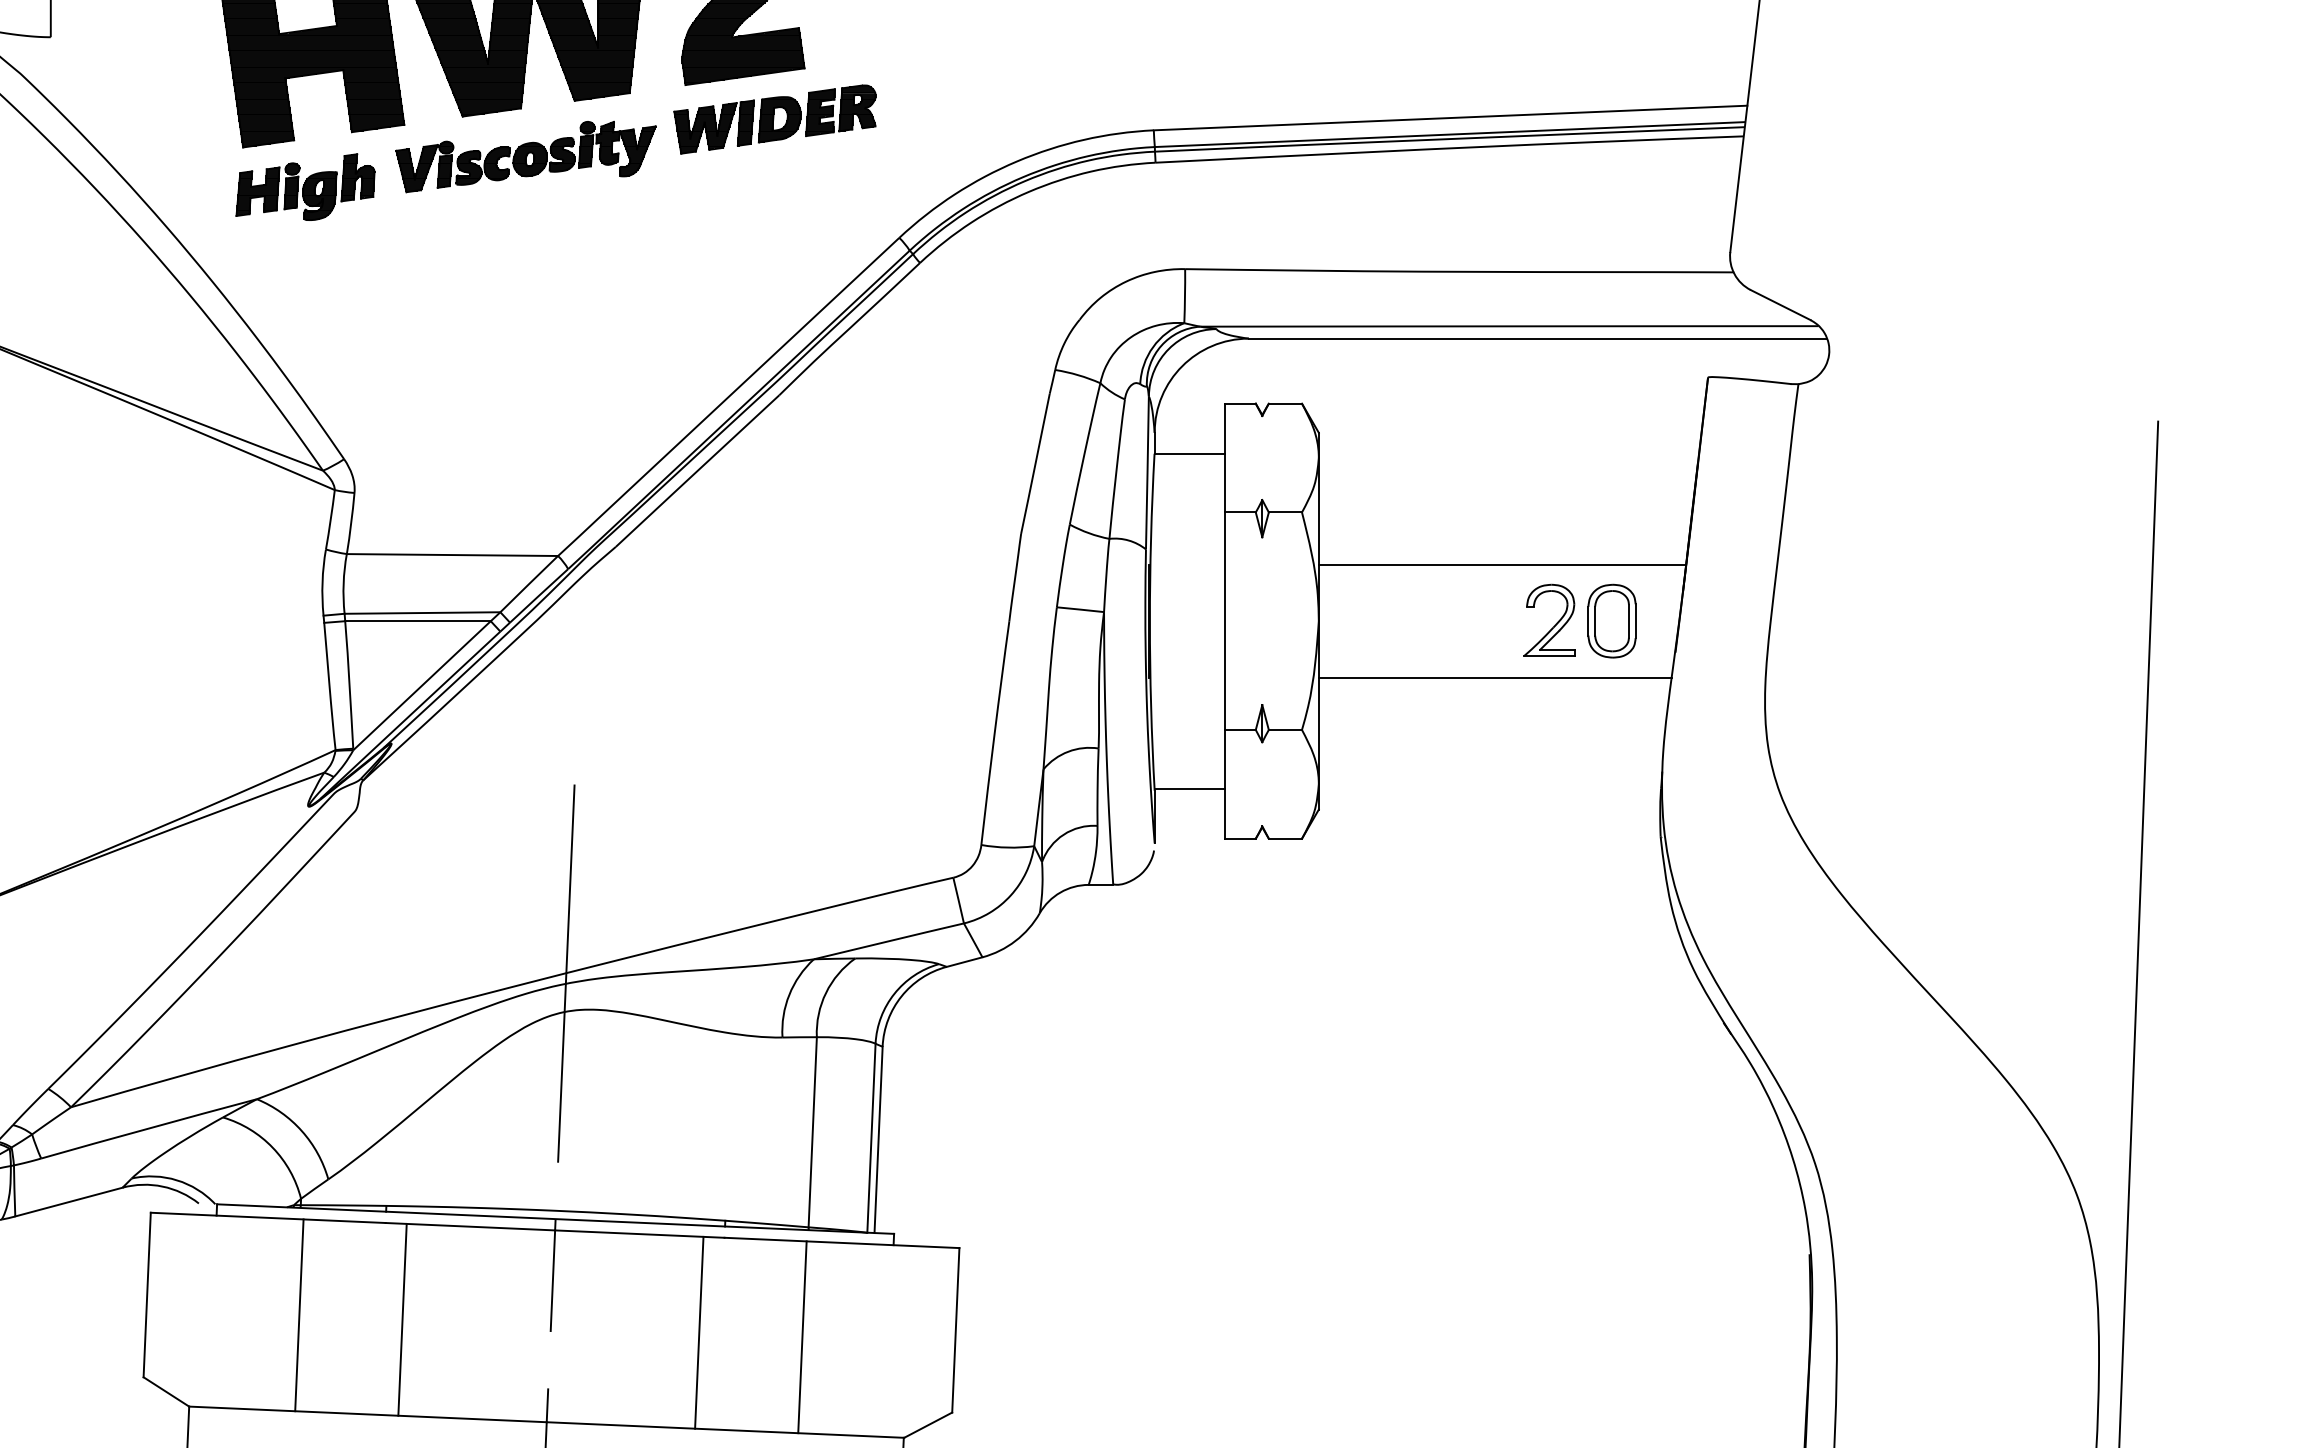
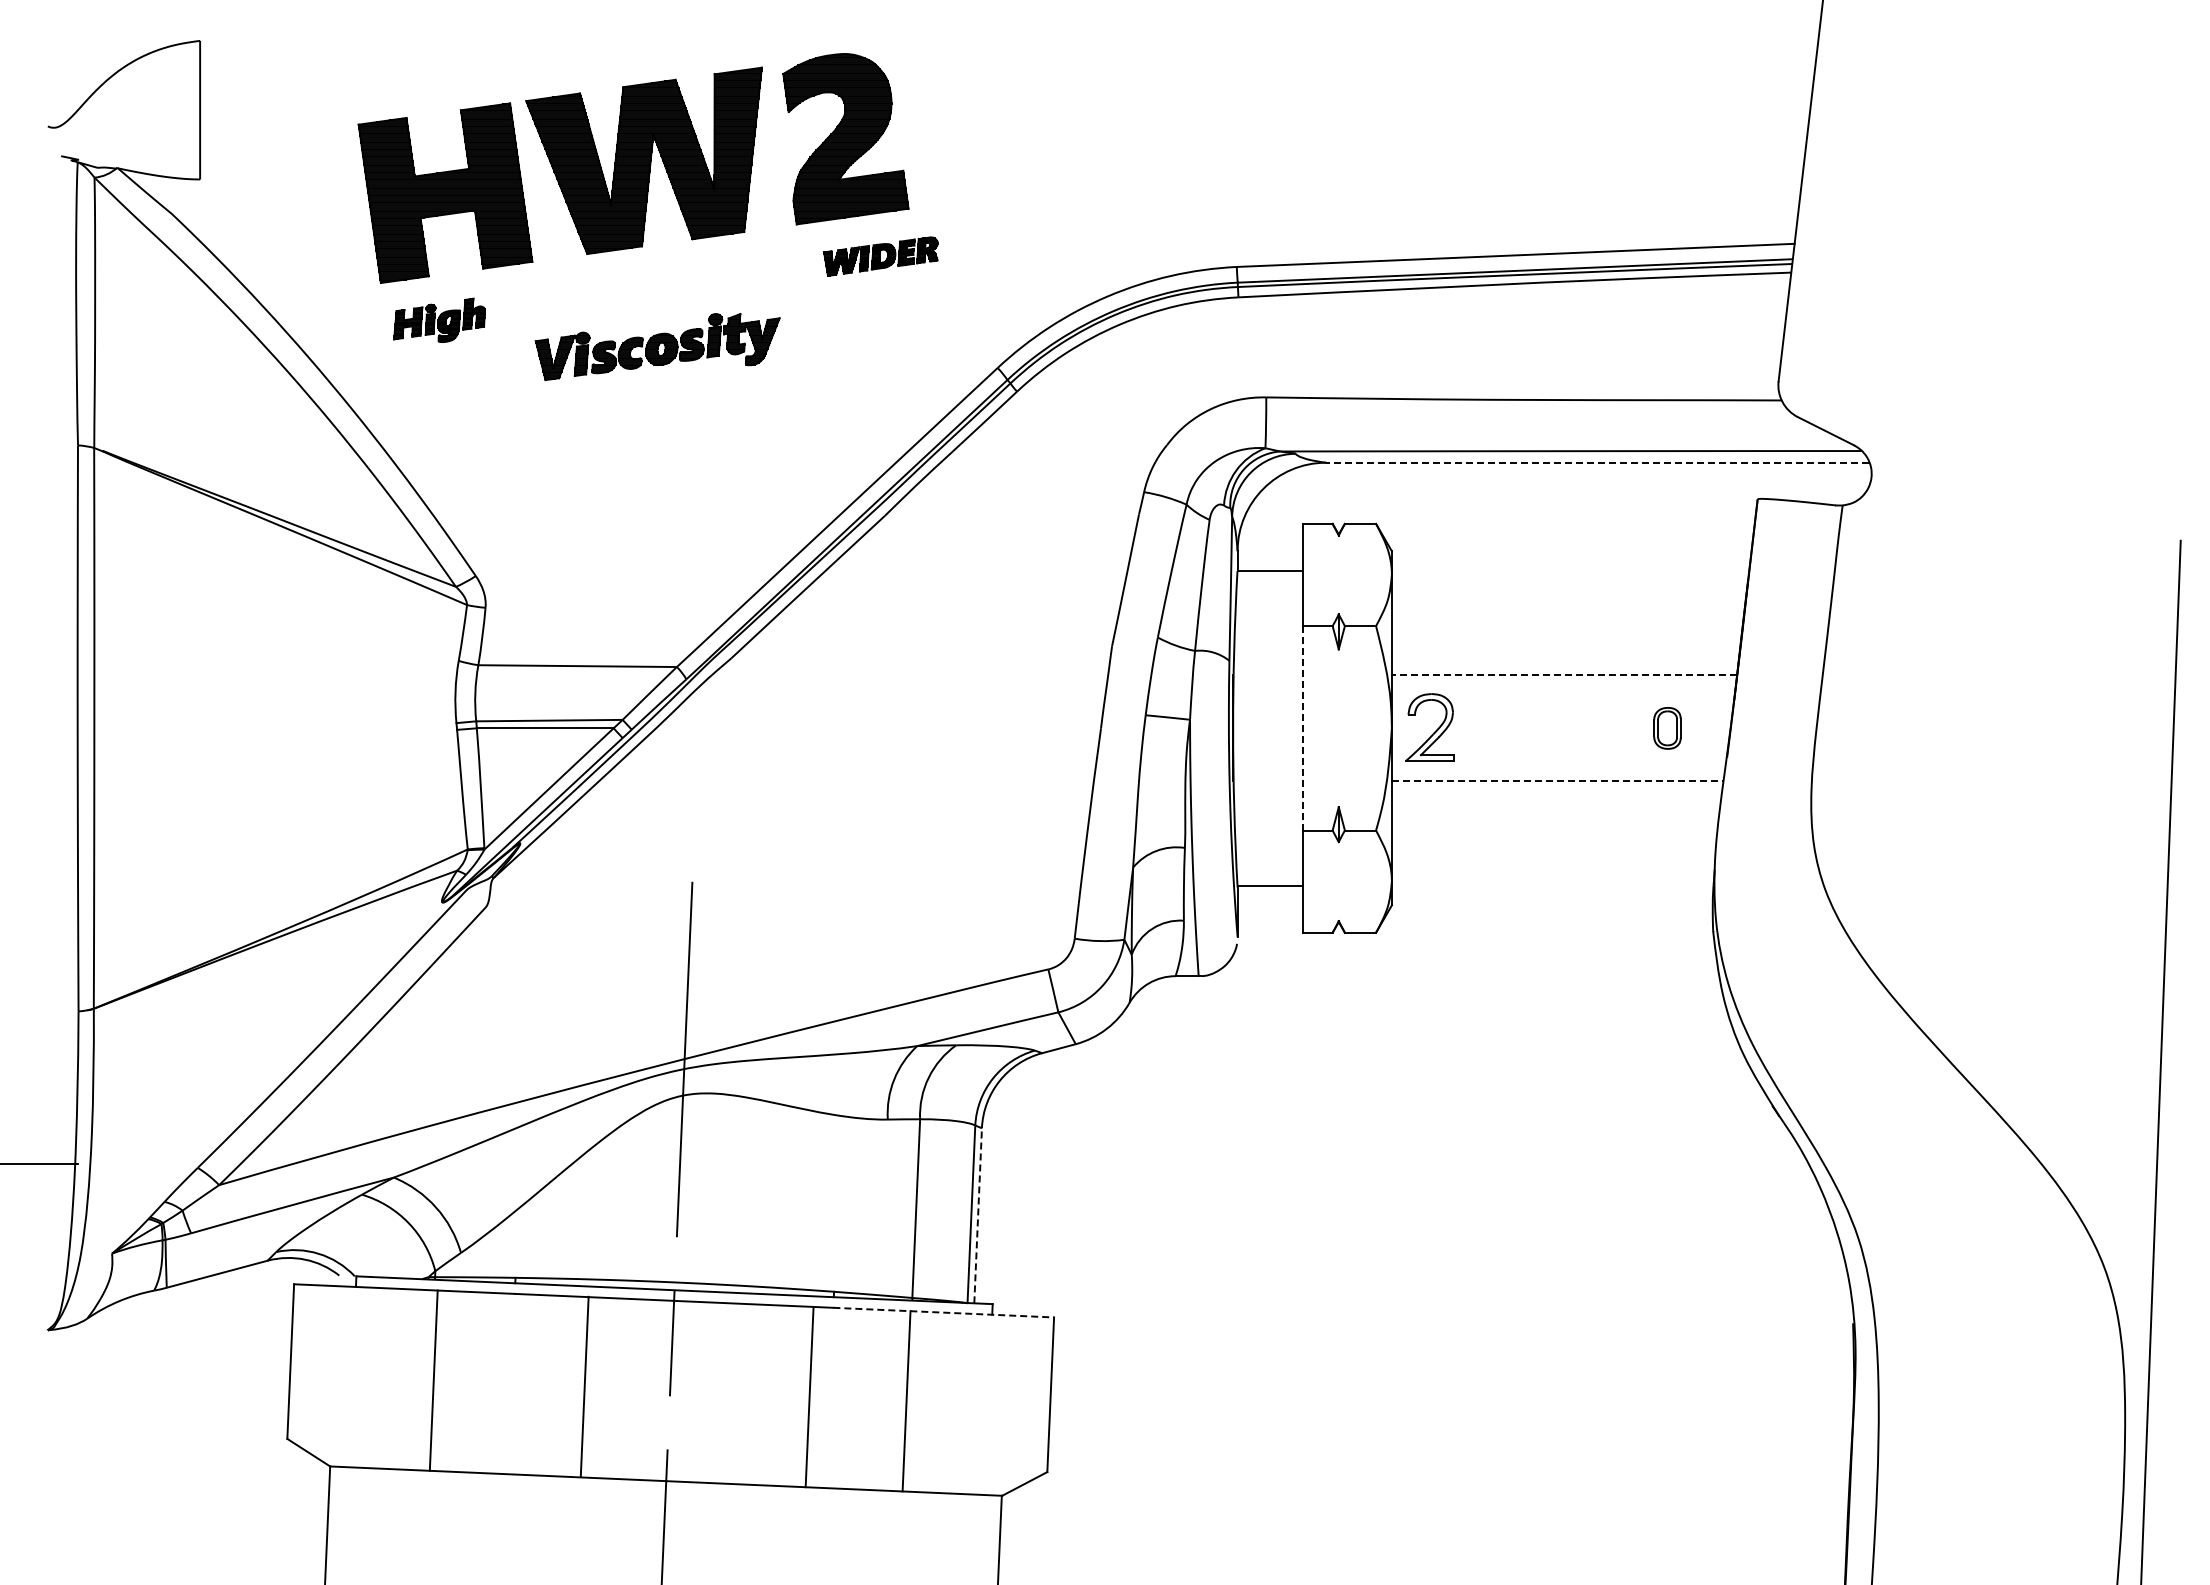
part: (774, 119) -> (880, 256), size x0.6
part: (525, 157) -> (657, 347), moved
part: (305, 187) -> (439, 320), size x0.7
line: (1537, 338) -> (1597, 462), solid -> dashed
line: (1502, 565) -> (1564, 675), solid -> dashed
line: (1224, 621) -> (1303, 728), solid -> dashed
part: (1612, 621) -> (1667, 728), size x0.6
part: (1554, 624) -> (1434, 731), moved
line: (1496, 677) -> (1558, 781), solid -> dashed
line: (878, 1139) -> (978, 1215), solid -> dashed
line: (842, 1242) -> (944, 1312), solid -> dashed
line: (402, 1319) -> (584, 1386), moved

